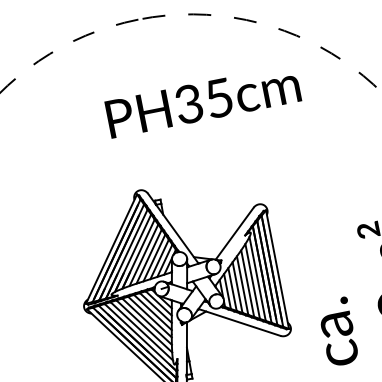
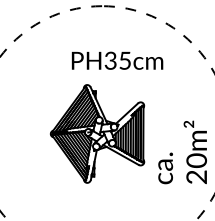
text: (203, 100) -> (117, 60), moved

